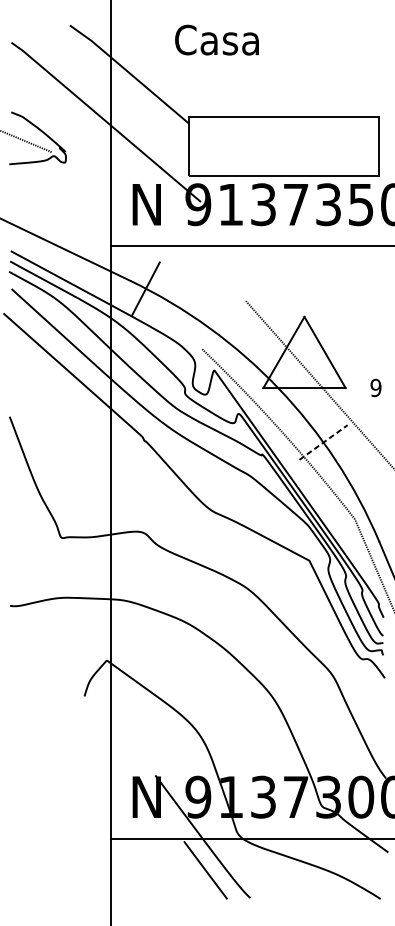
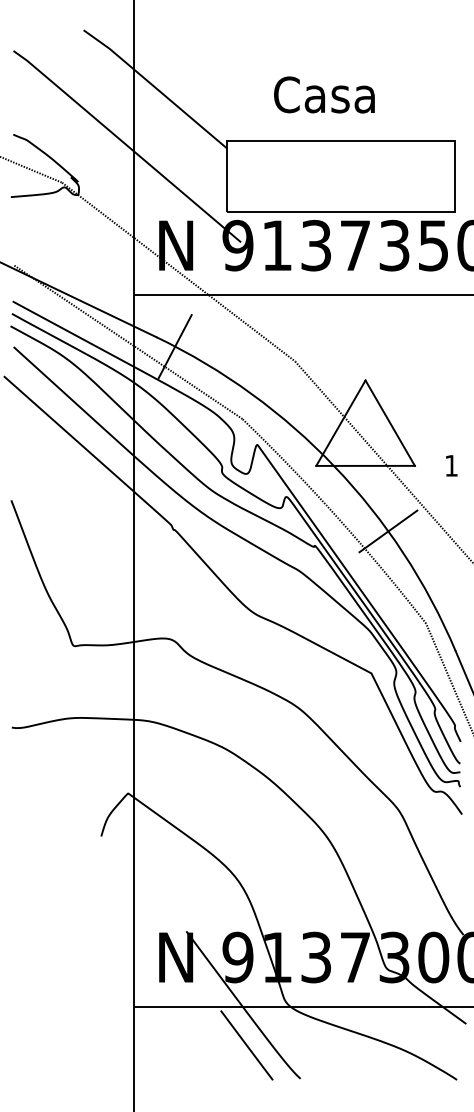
text: (217, 39) -> (324, 94), moved
line: (148, 226) -> (178, 271), added
line: (106, 285) -> (127, 342), added
text: (376, 387) -> (451, 465), 9 -> 1
line: (323, 442) -> (388, 531), dashed -> solid

